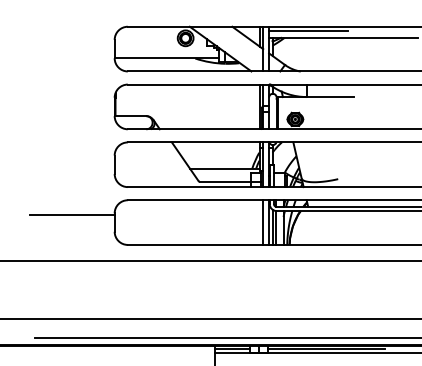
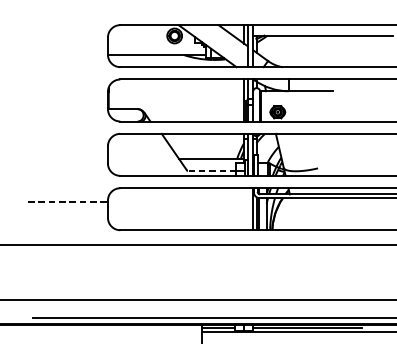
line: (308, 31) -> (290, 29), removed
line: (225, 181) -> (212, 170), solid -> dashed
line: (72, 214) -> (68, 201), solid -> dashed
line: (263, 222) -> (247, 209), removed

